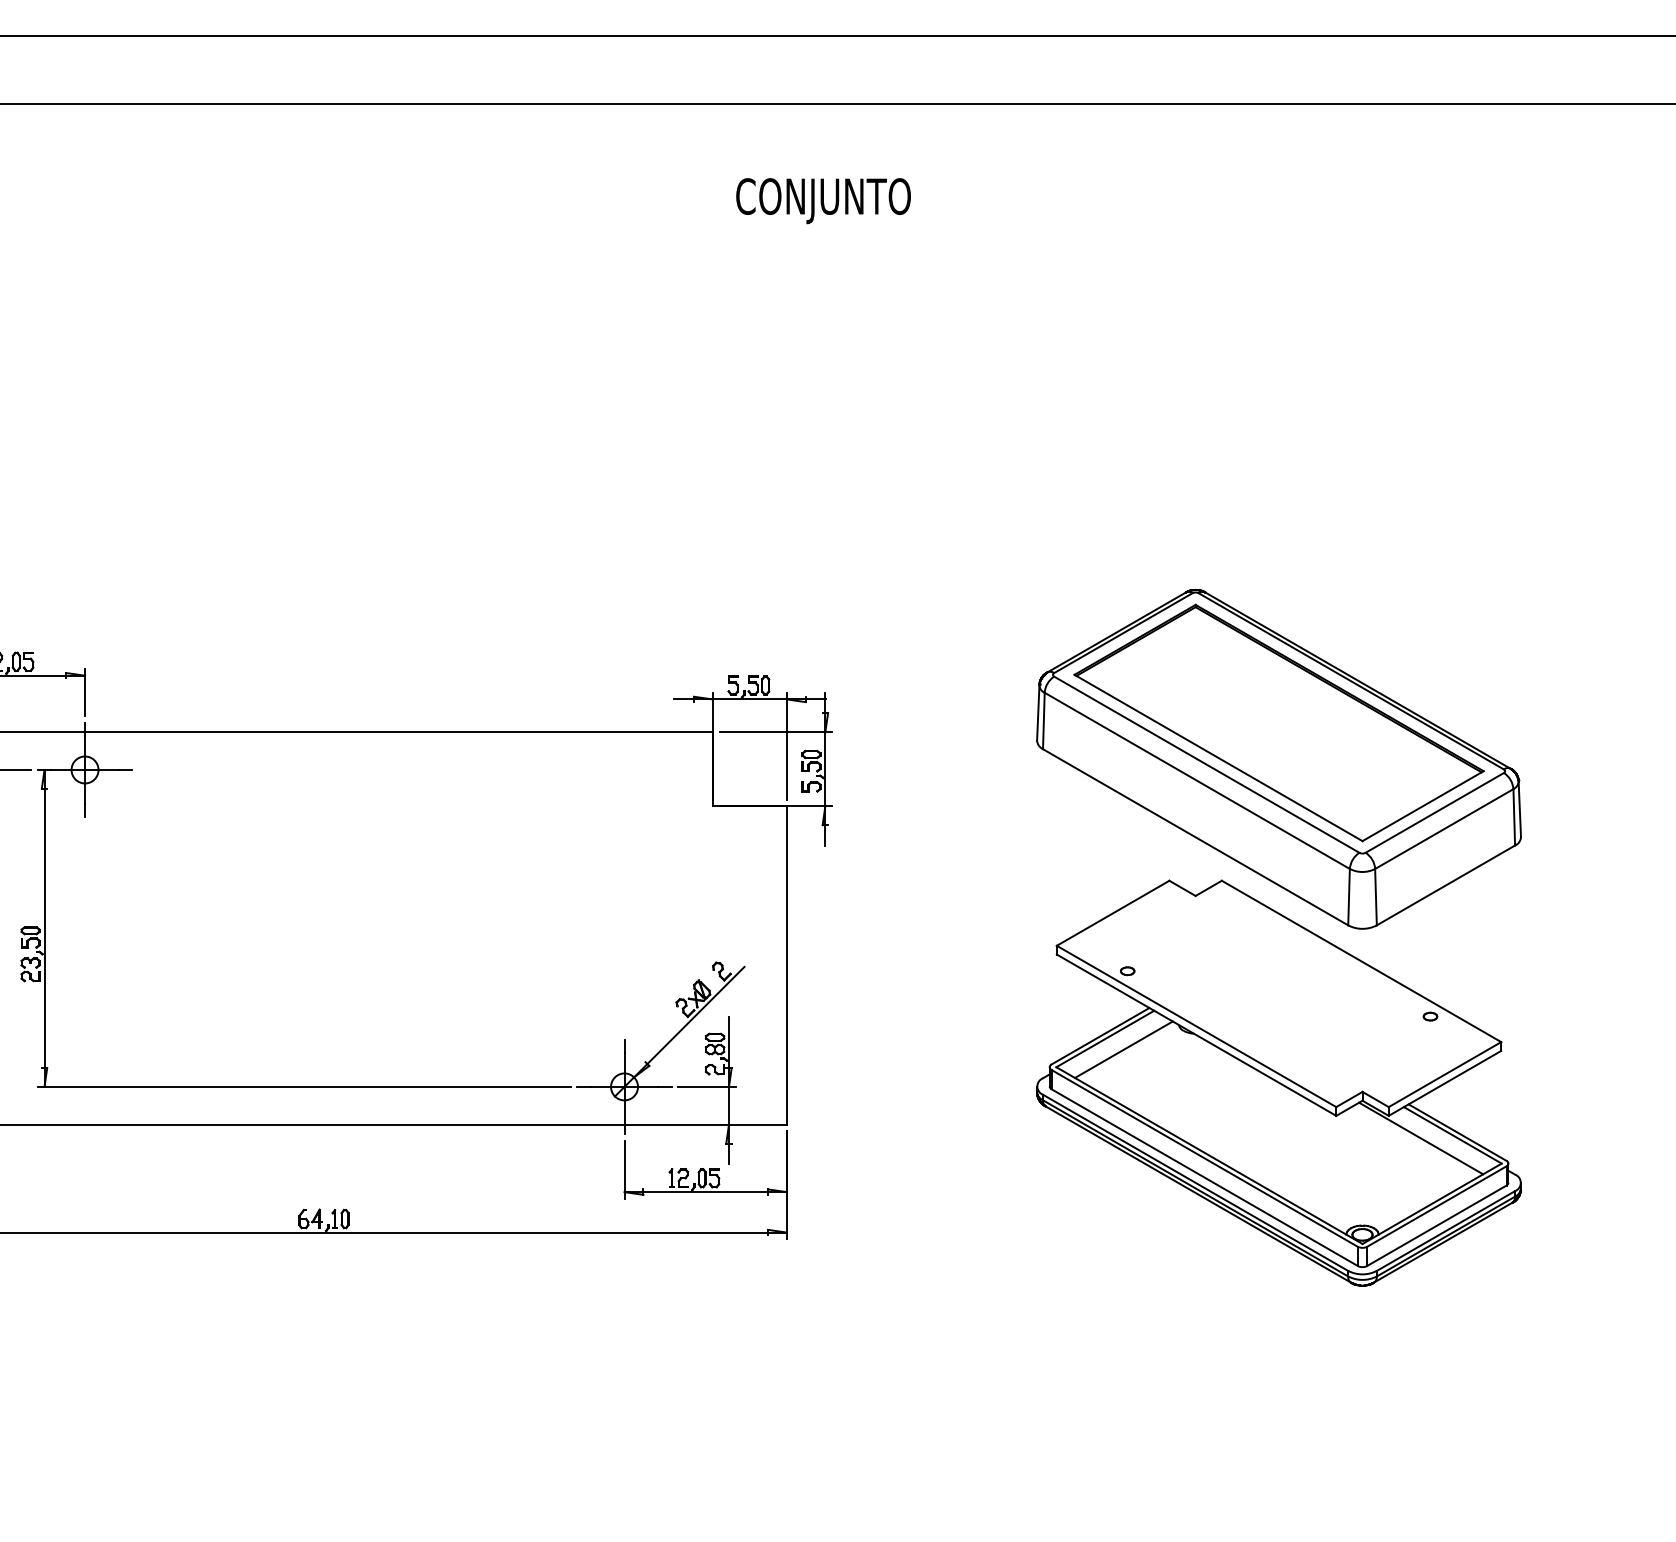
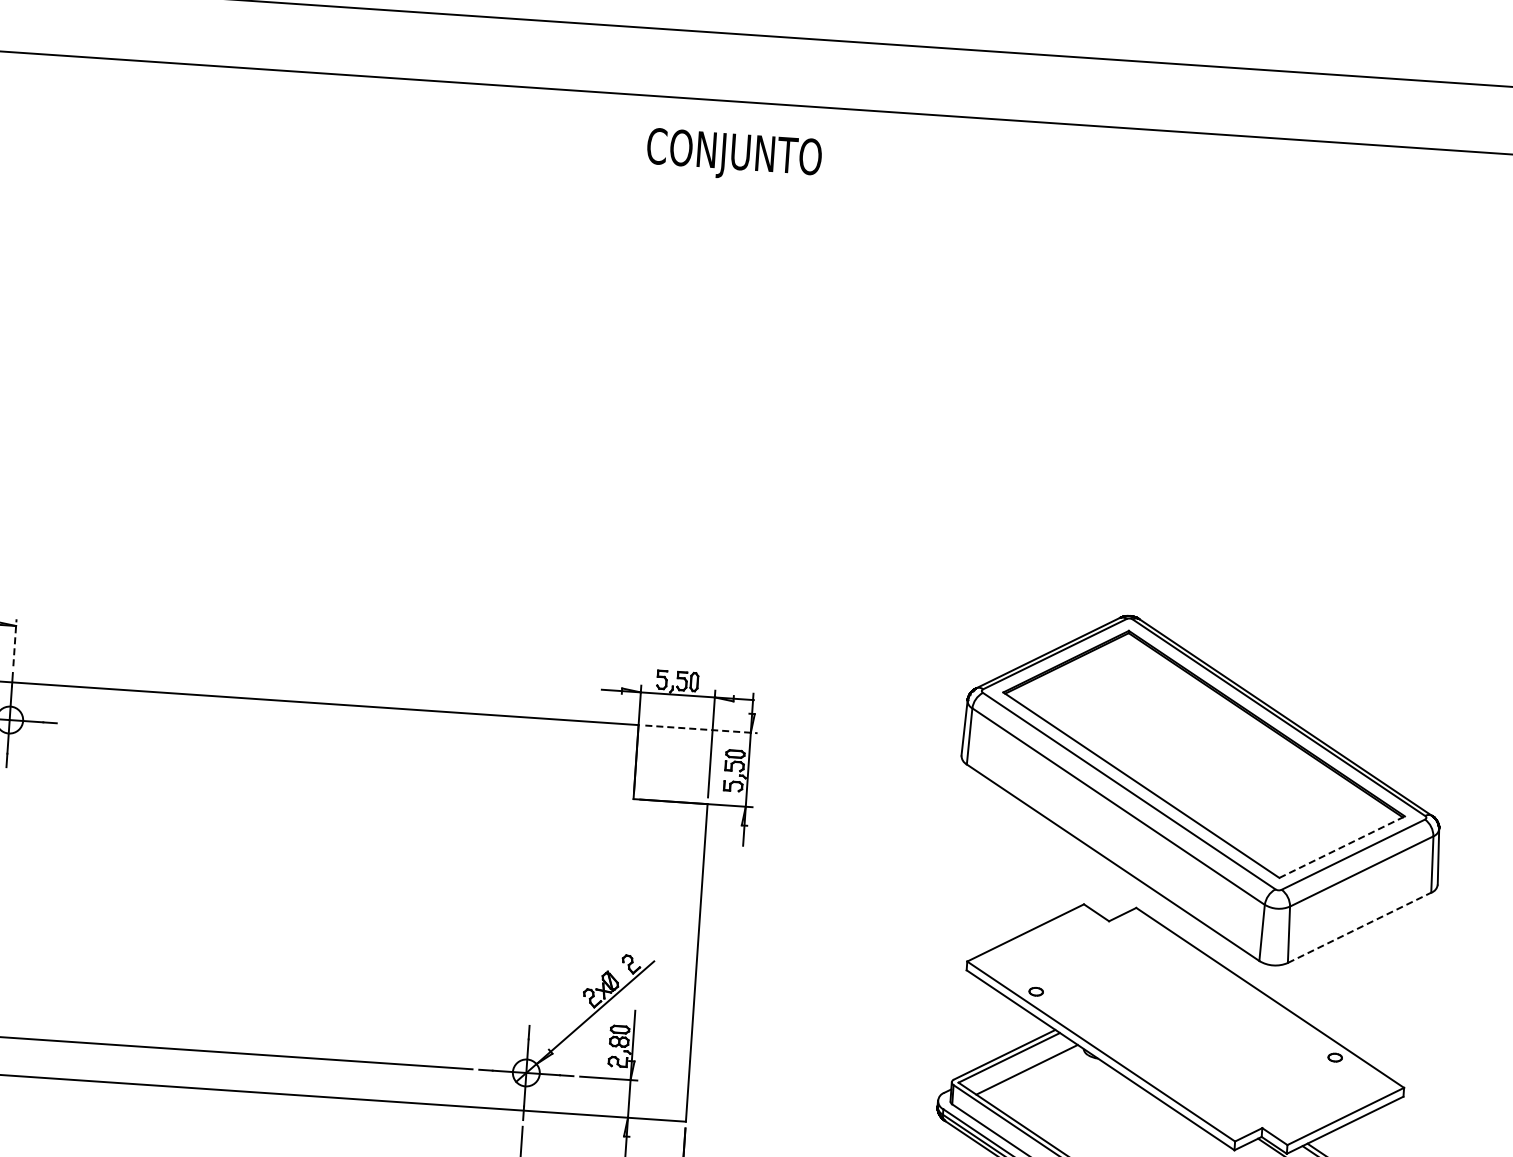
text: (823, 201) -> (734, 156), moved
line: (85, 692) -> (15, 642), solid -> dashed
line: (776, 732) -> (702, 729), solid -> dashed
line: (1423, 806) -> (1342, 847), solid -> dashed
line: (1445, 885) -> (1359, 927), solid -> dashed

